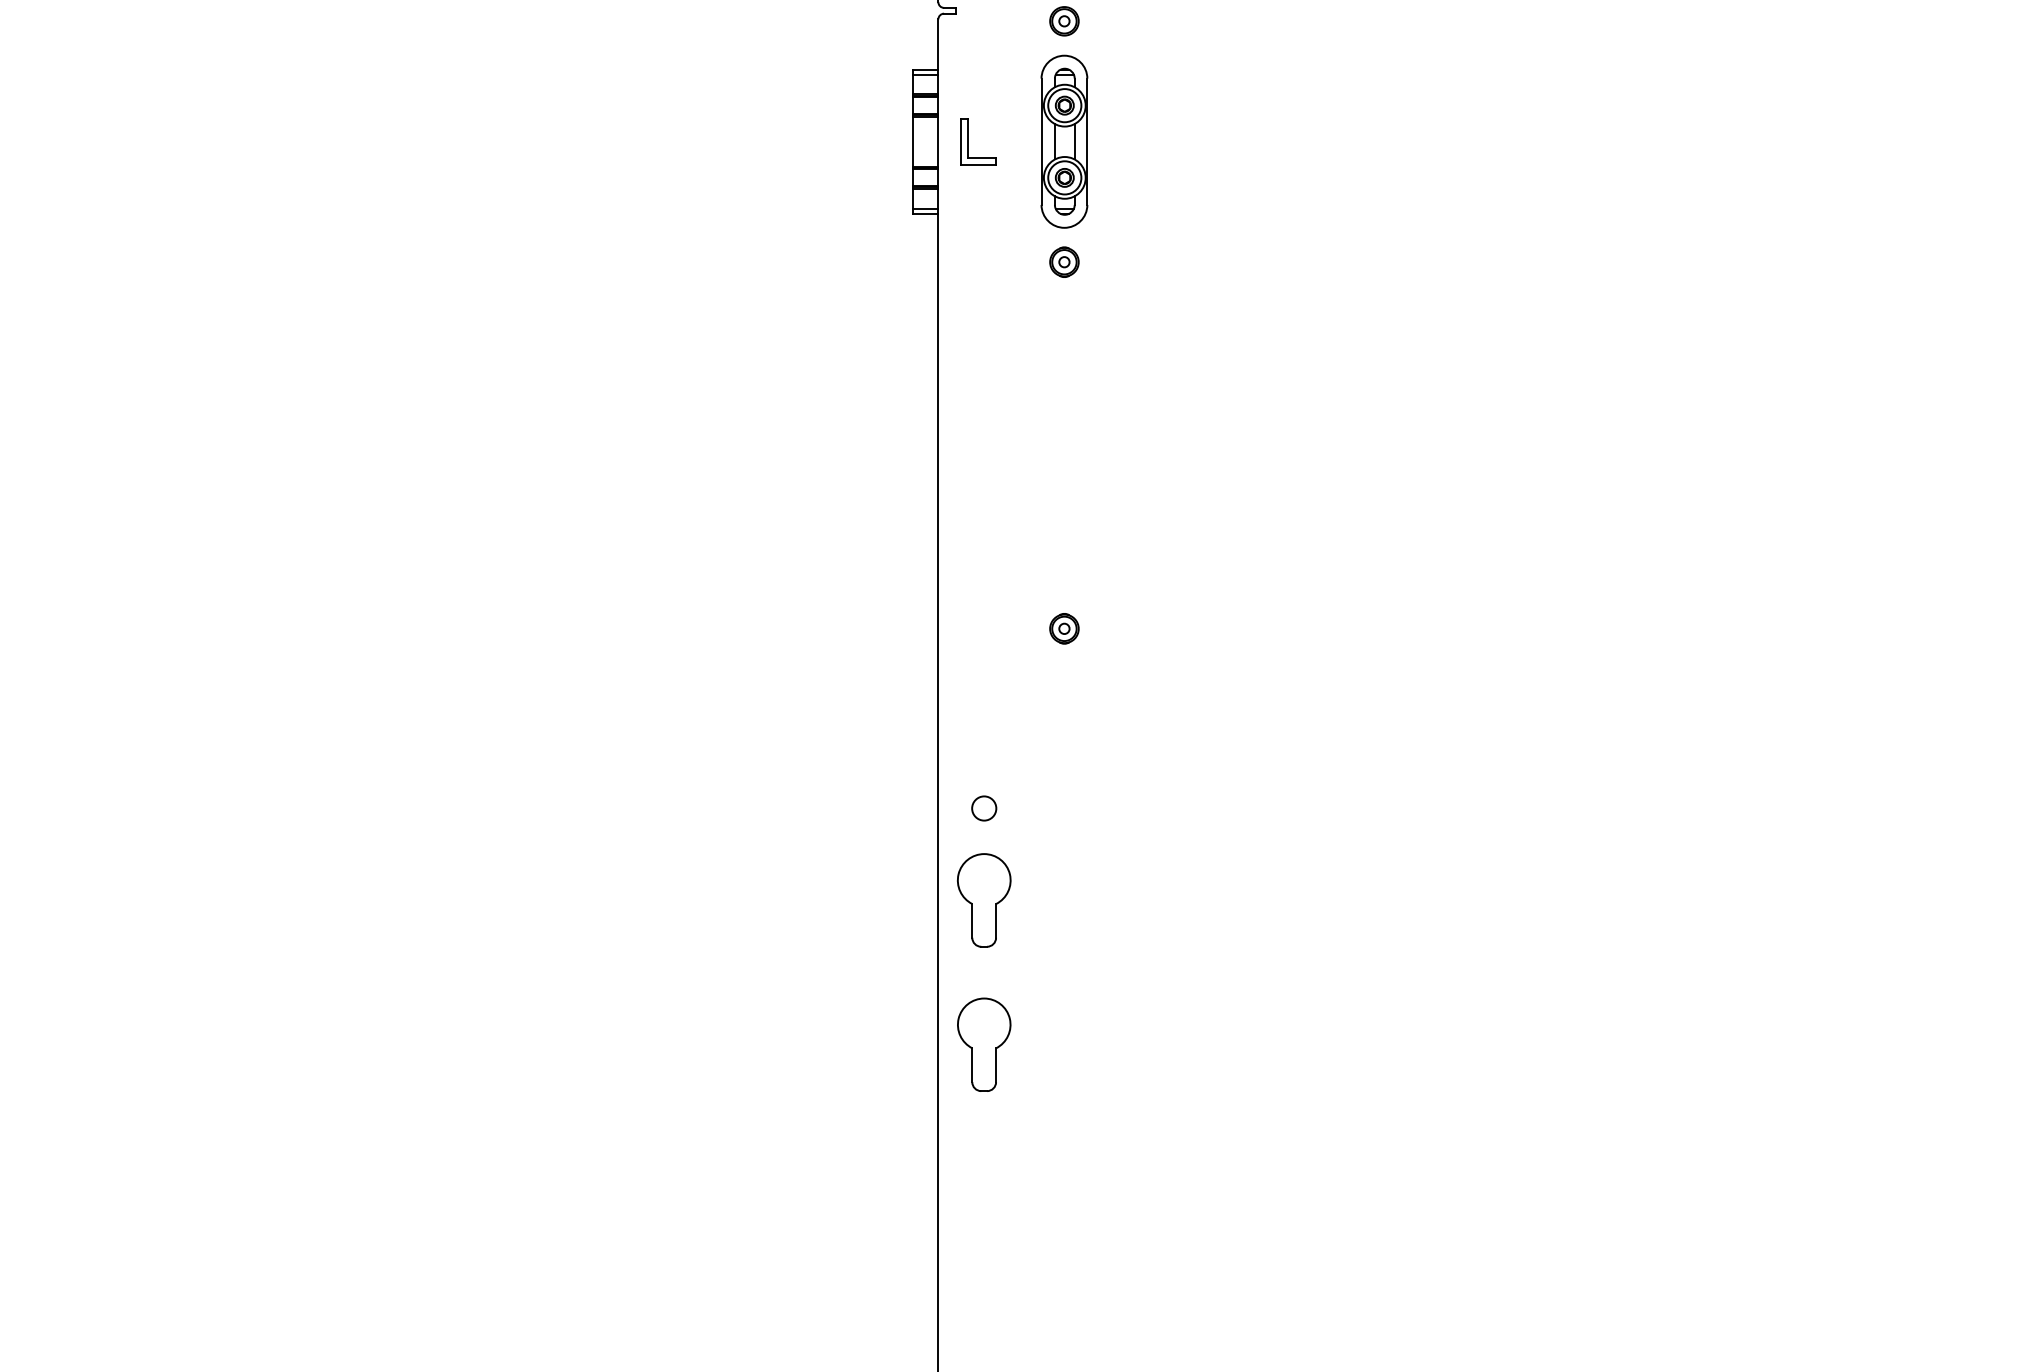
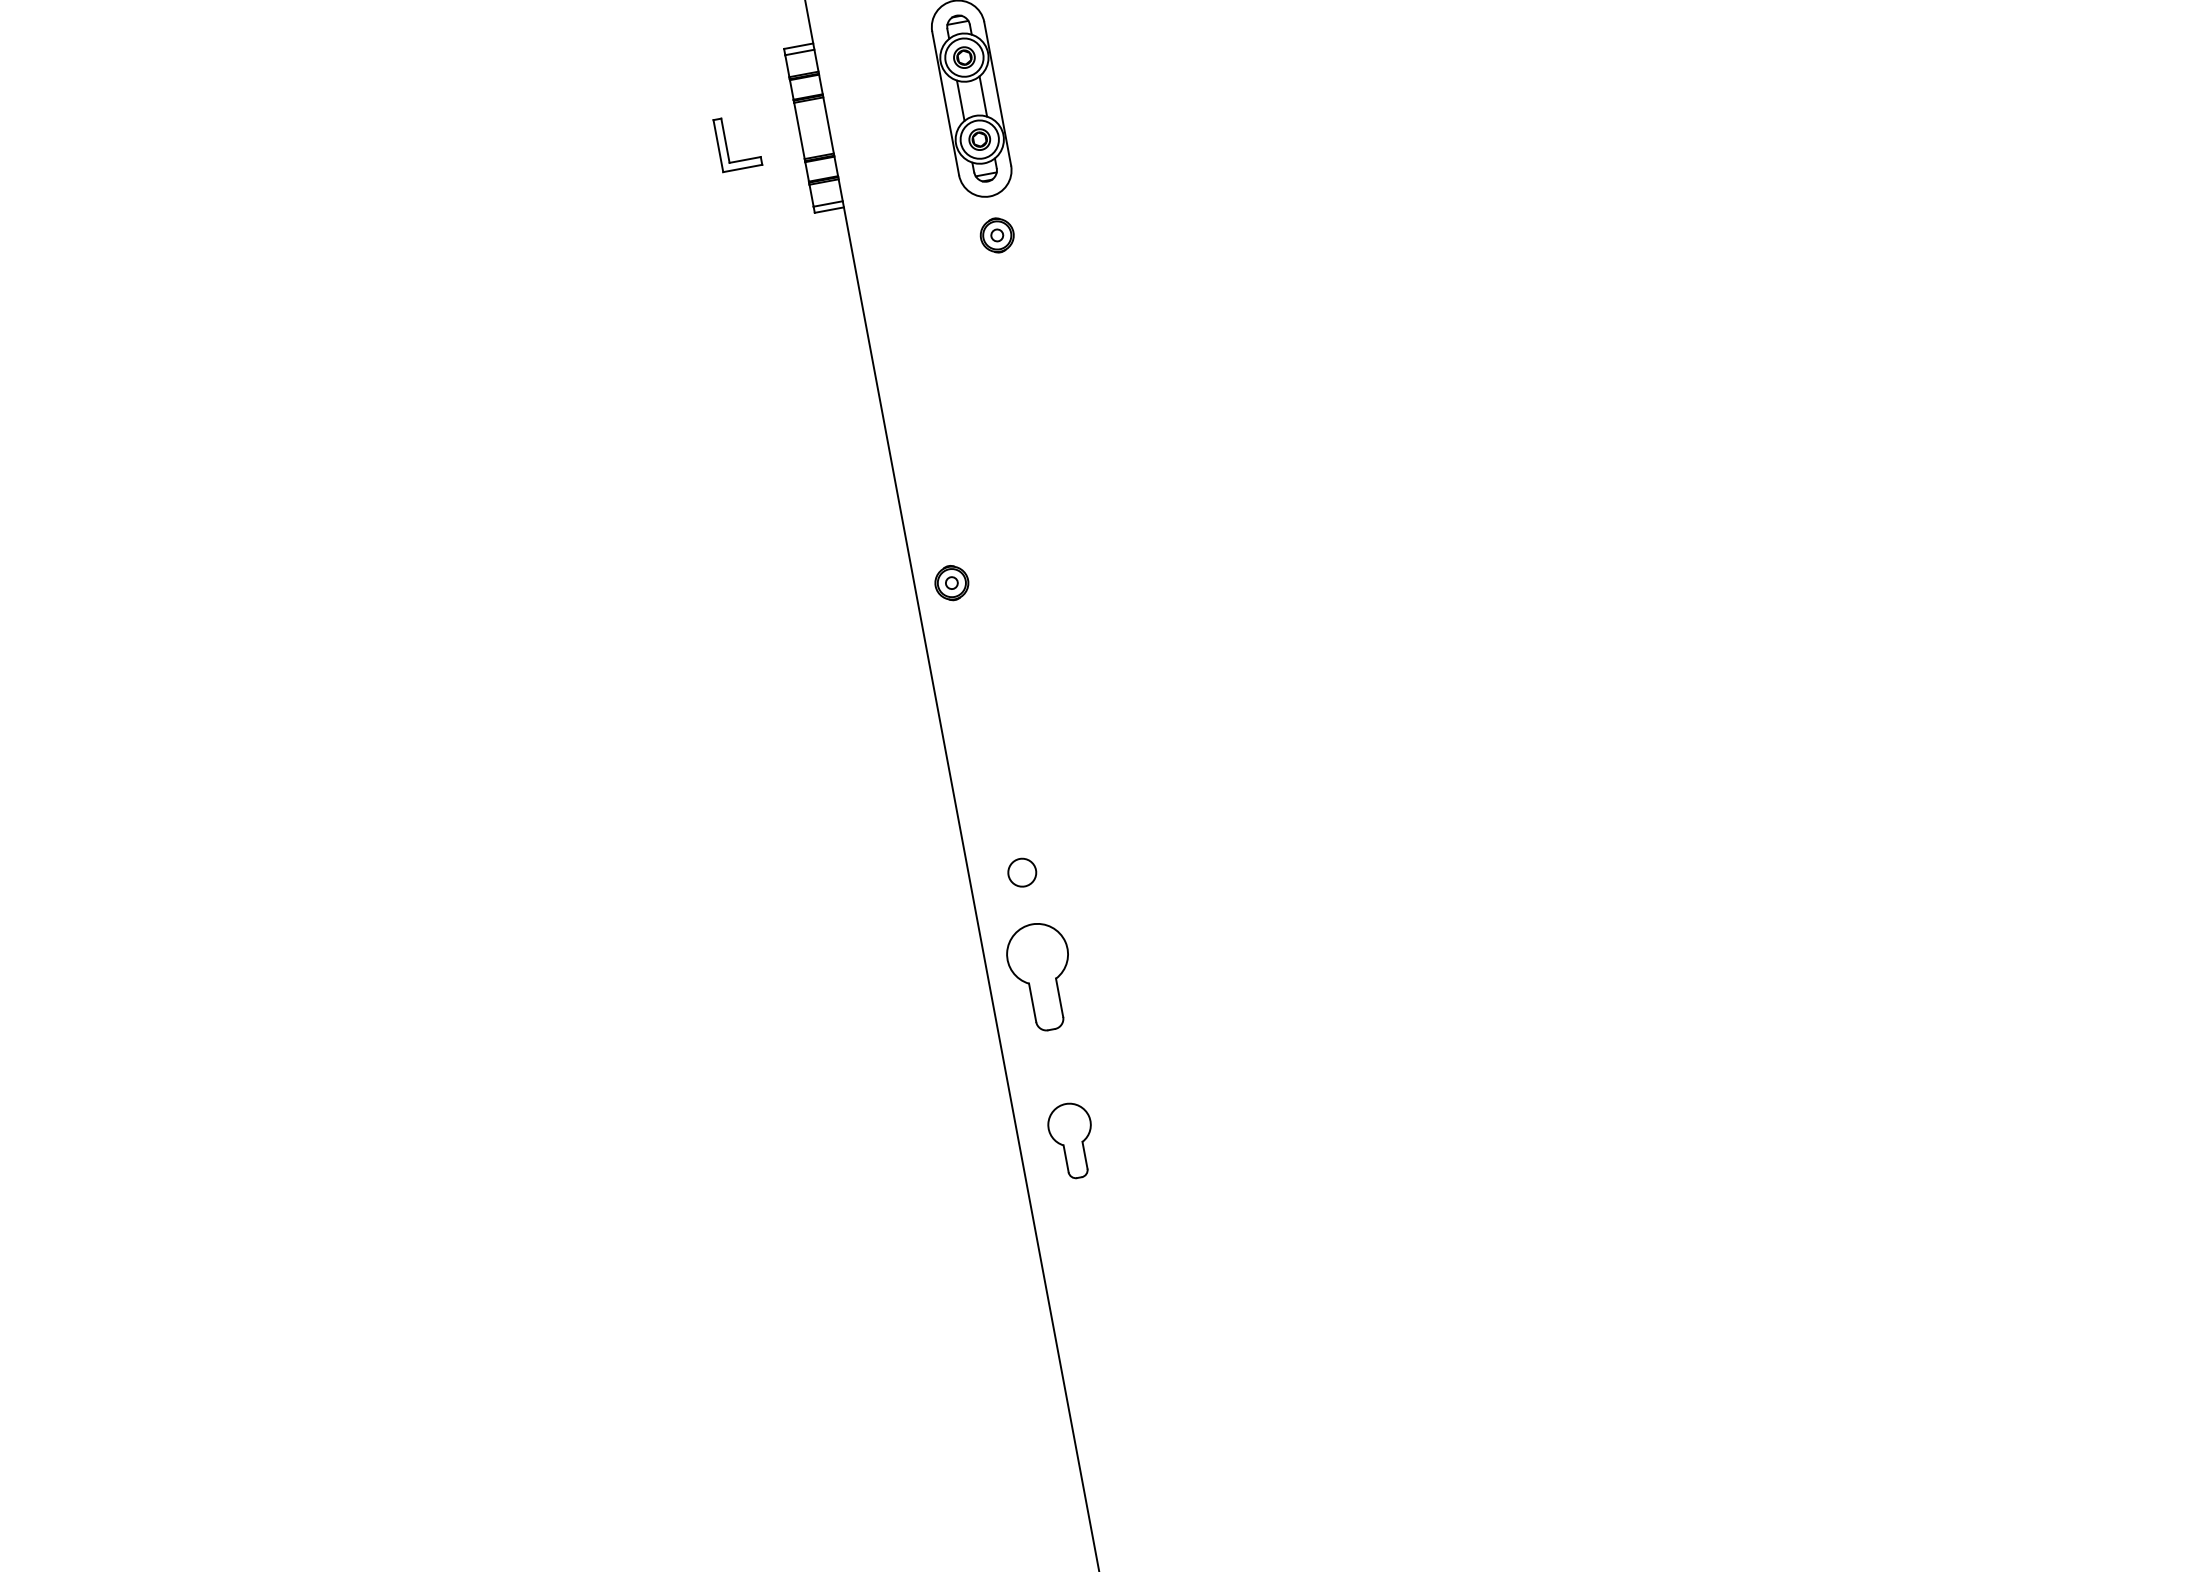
part: (968, 141) -> (726, 144), moved
part: (1064, 628) -> (951, 582), moved
part: (984, 1044) -> (1072, 1140), size x0.7

